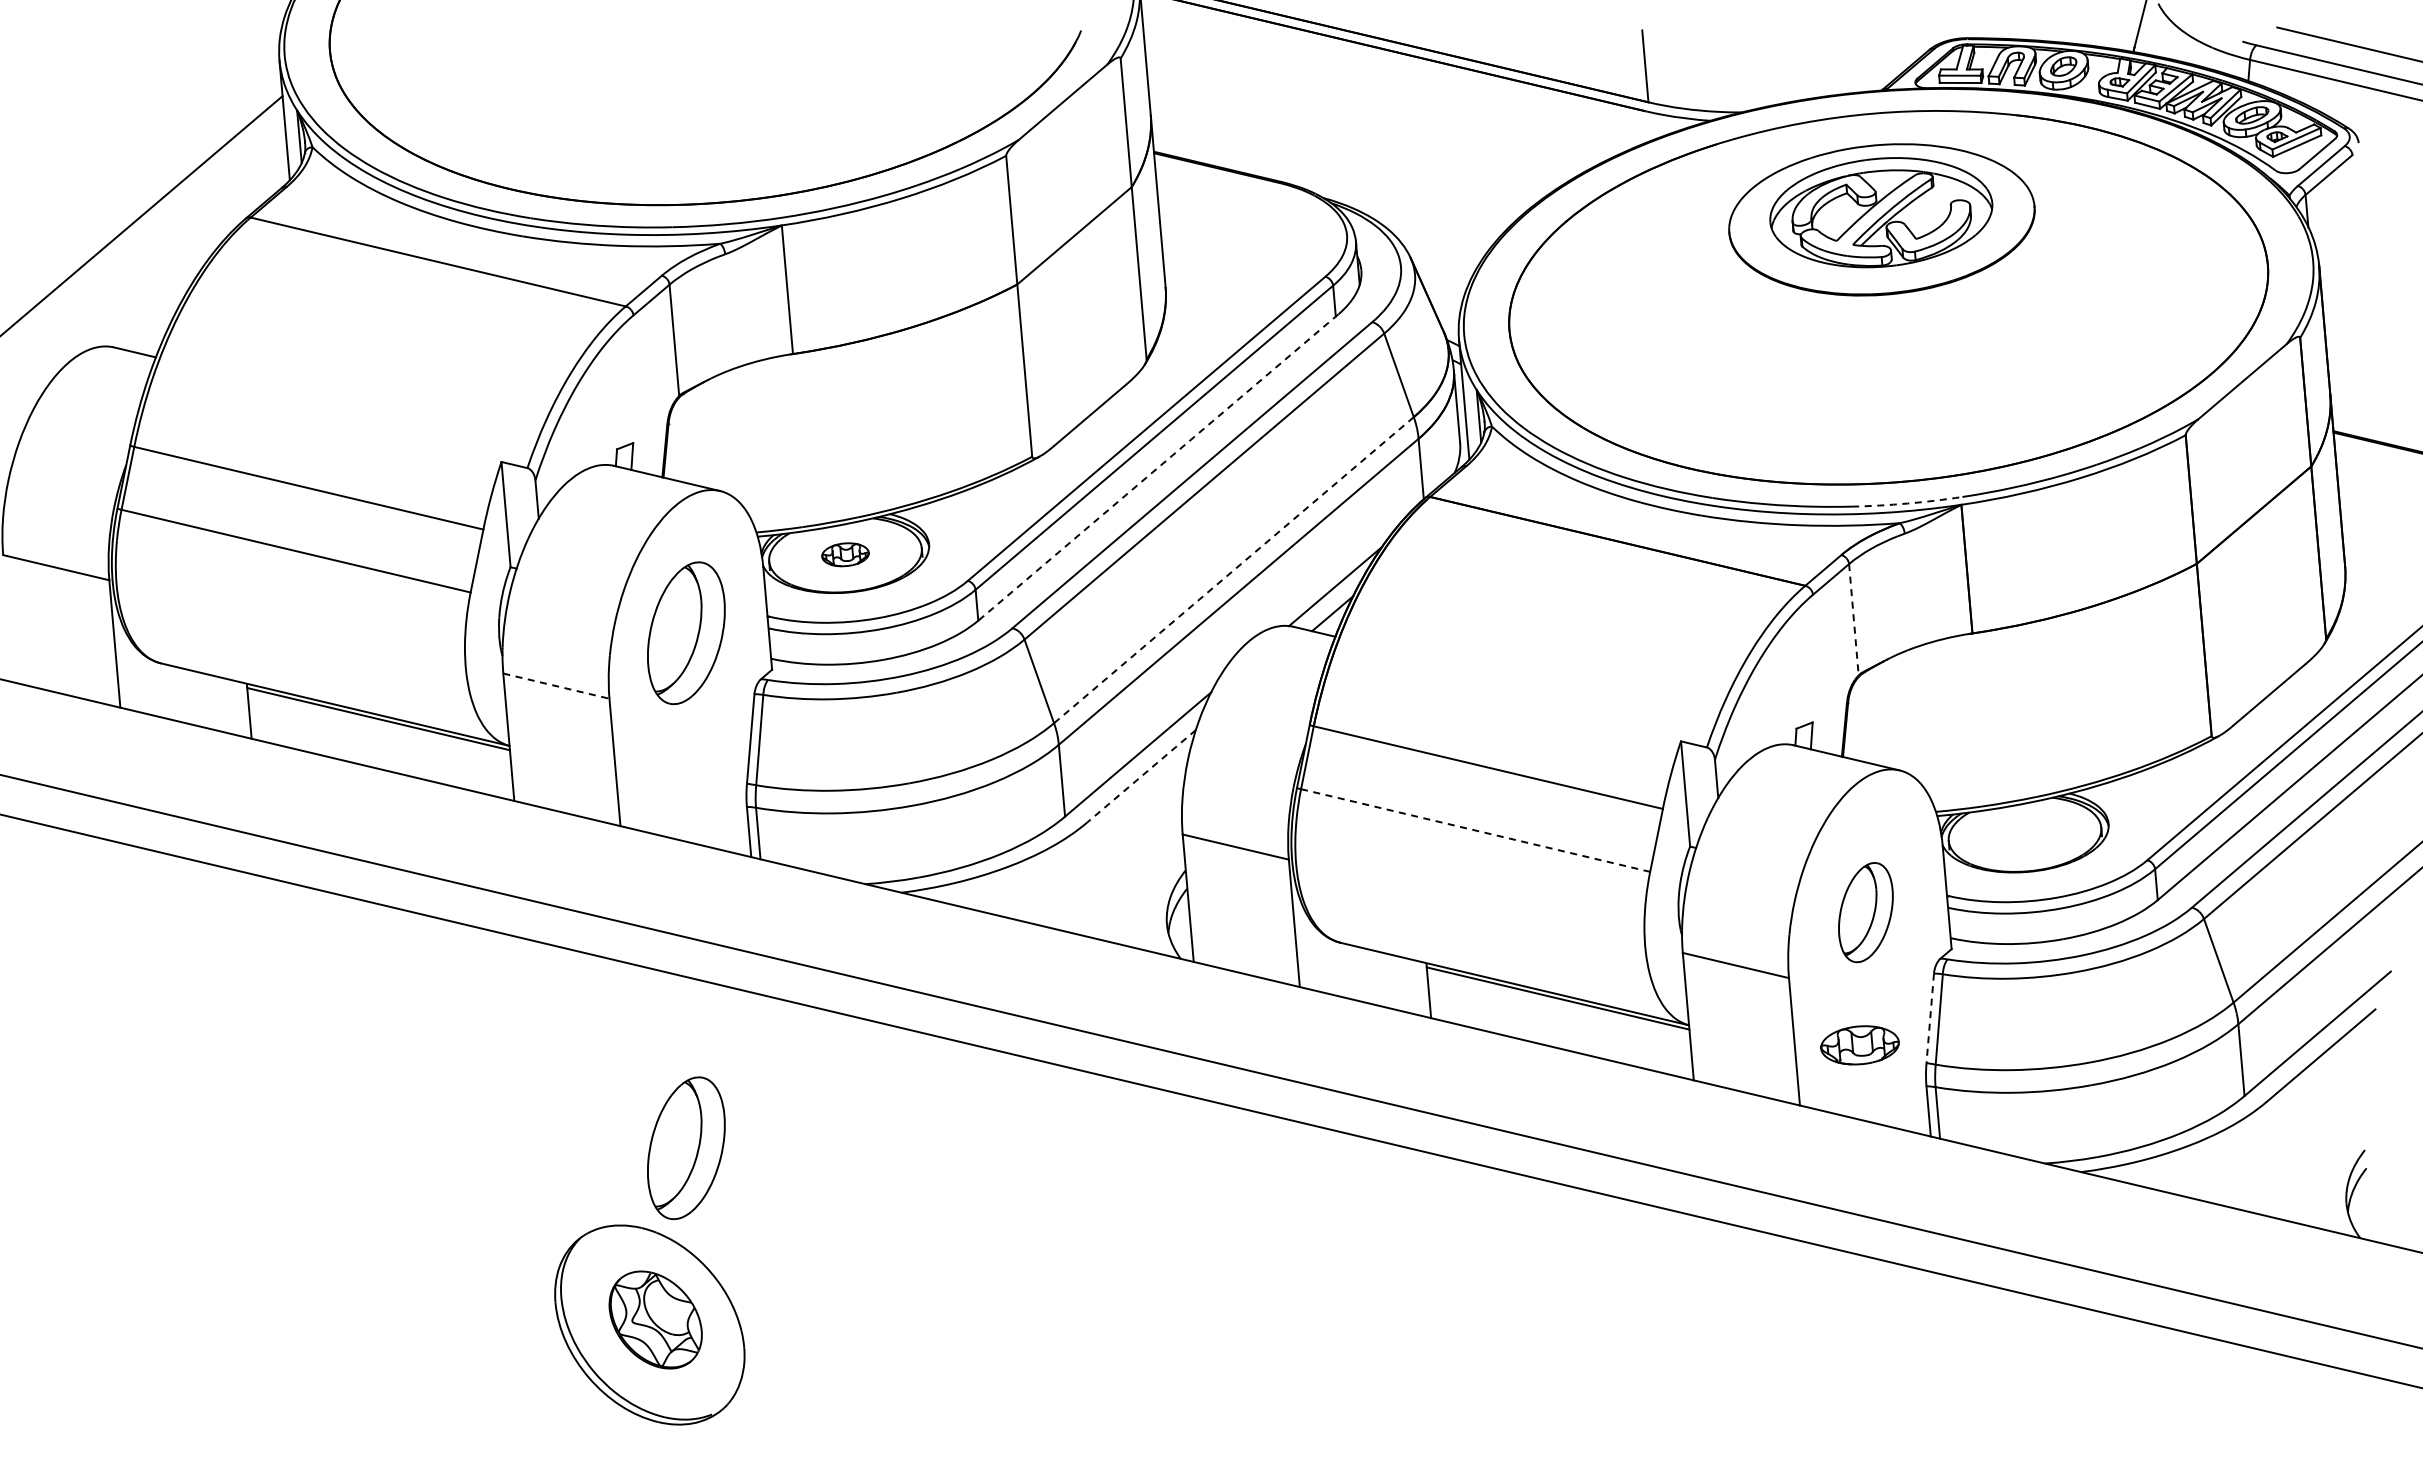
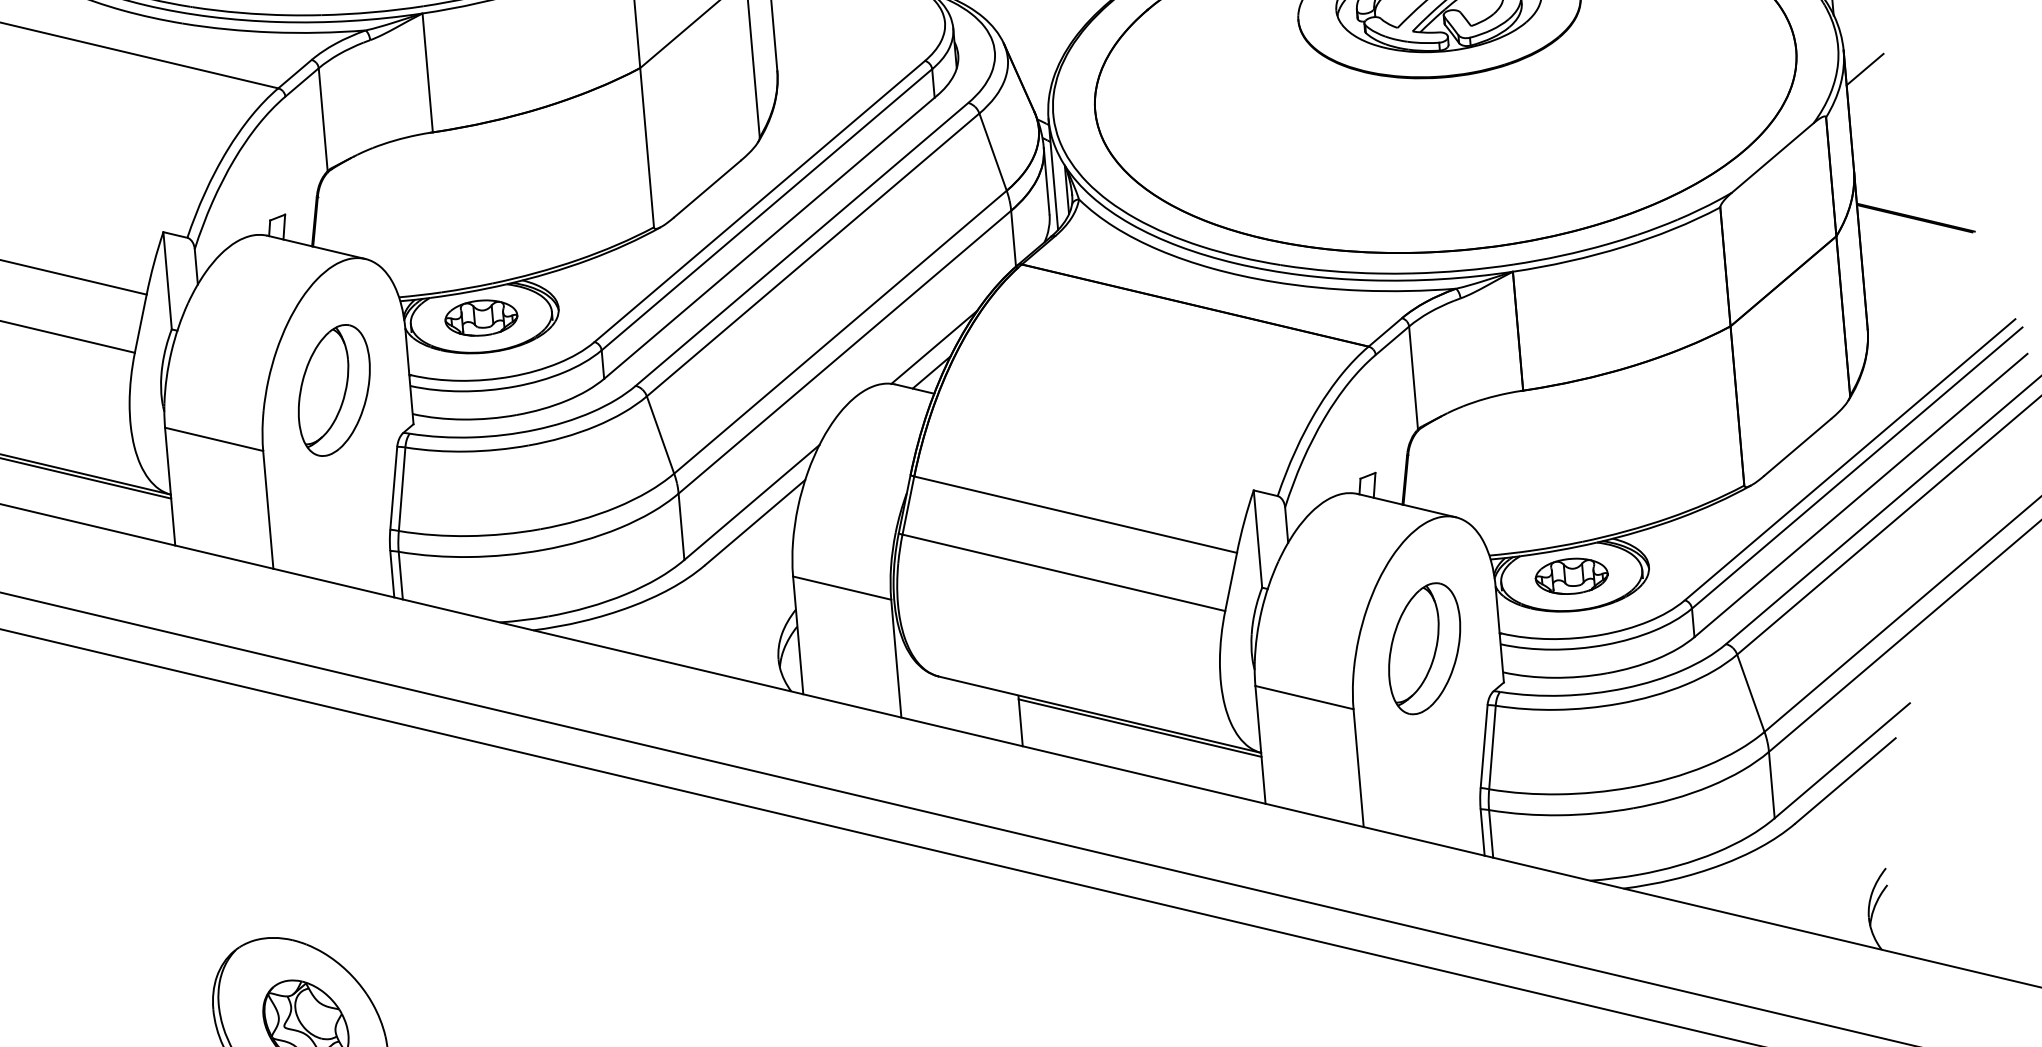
line: (2342, 286) -> (1865, 69), added
line: (1159, 466) -> (771, 236), dashed -> solid
arc: (1907, 503) -> (1463, 270), dashed -> solid
part: (845, 554) -> (481, 317), size x1.67
line: (1233, 570) -> (840, 332), dashed -> solid
line: (1853, 619) -> (1413, 377), dashed -> solid
line: (556, 686) -> (214, 439), dashed -> solid
line: (1141, 776) -> (755, 522), dashed -> solid
line: (1476, 830) -> (1064, 572), dashed -> solid
part: (1865, 912) -> (1424, 648), size x1.43
line: (1930, 1018) -> (1484, 746), dashed -> solid
part: (1859, 1045) -> (1571, 576), moved
part: (686, 1148) -> (334, 866), removed

